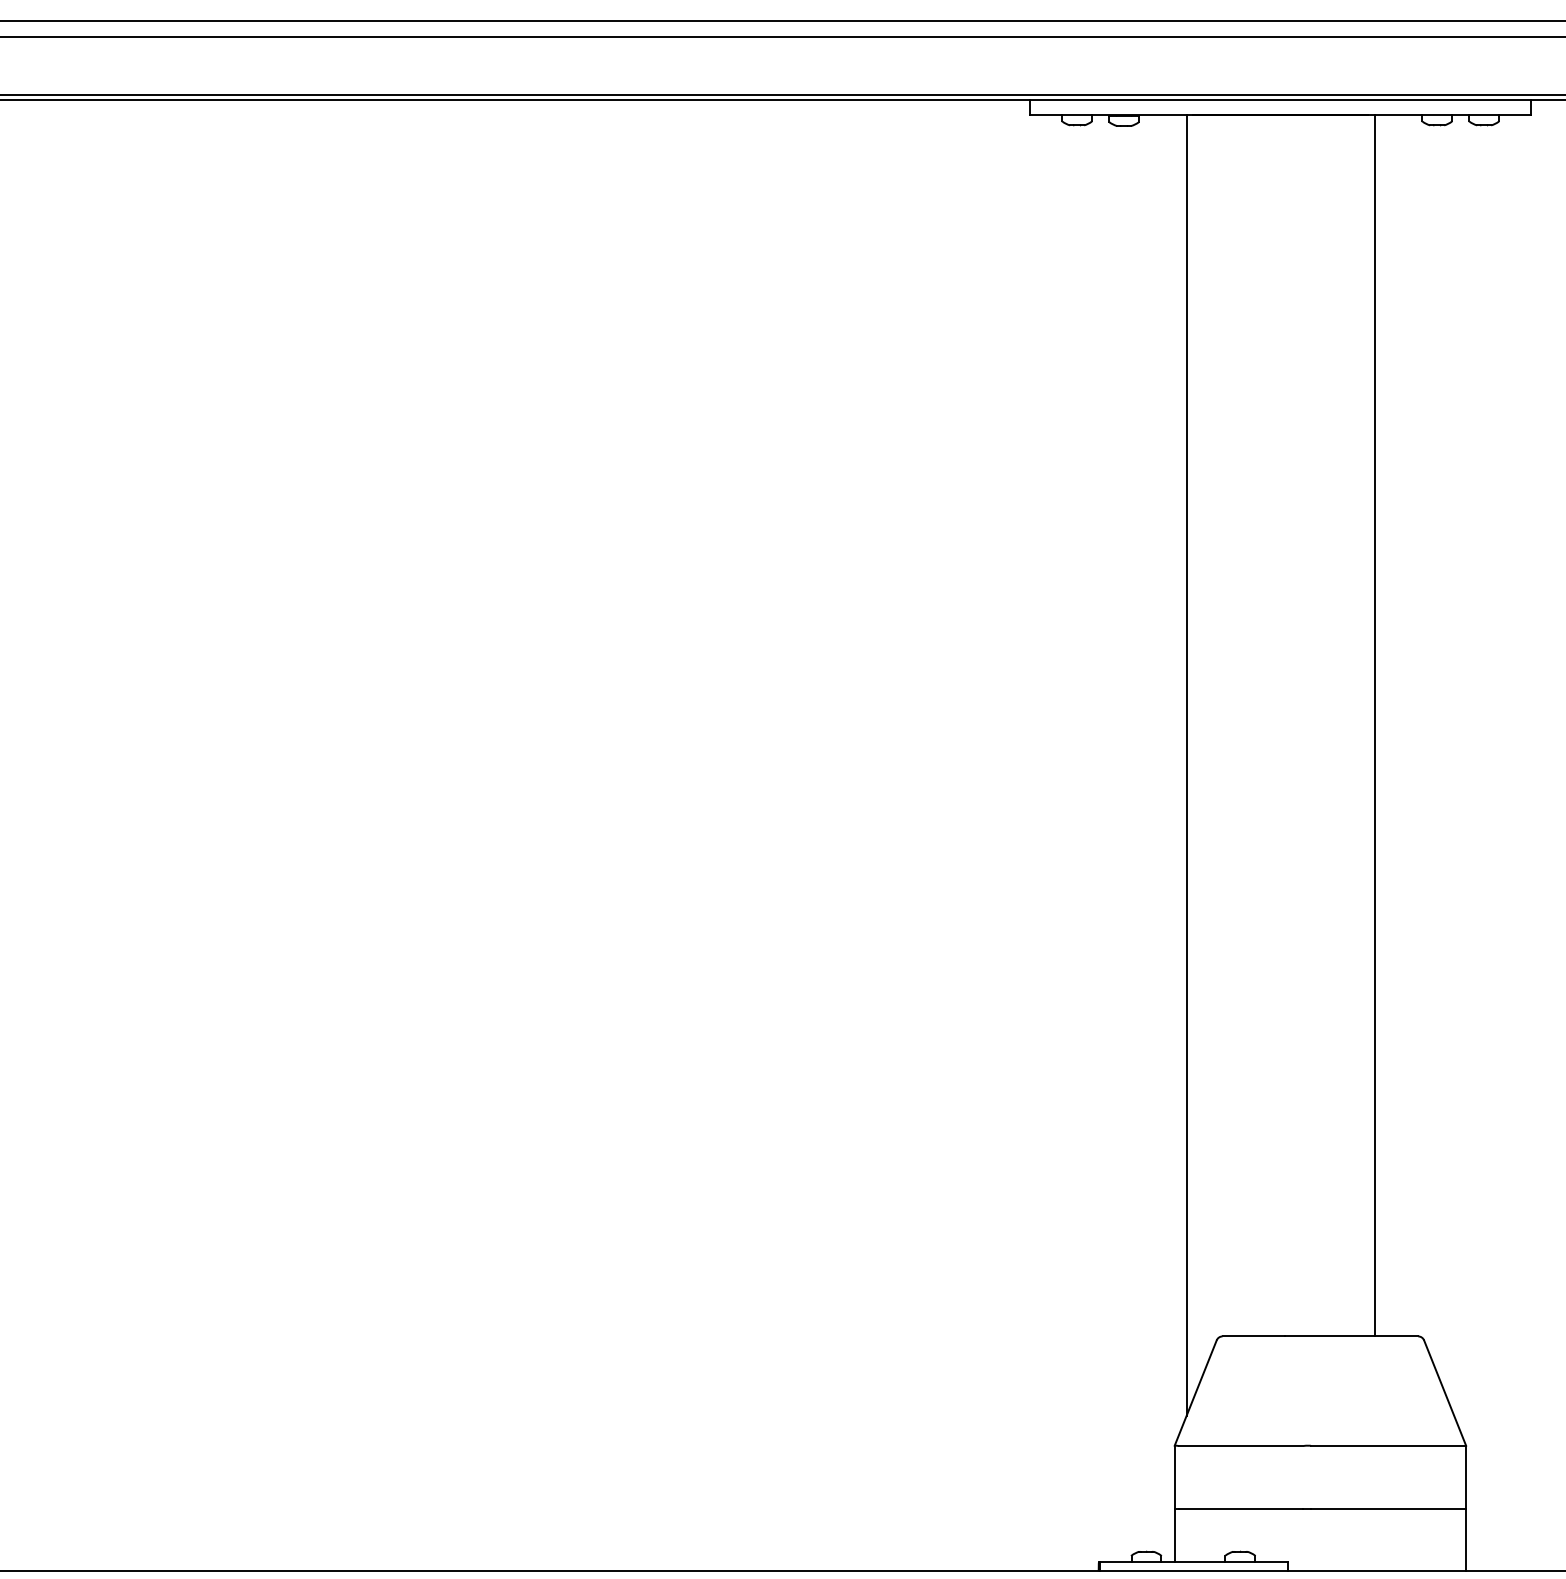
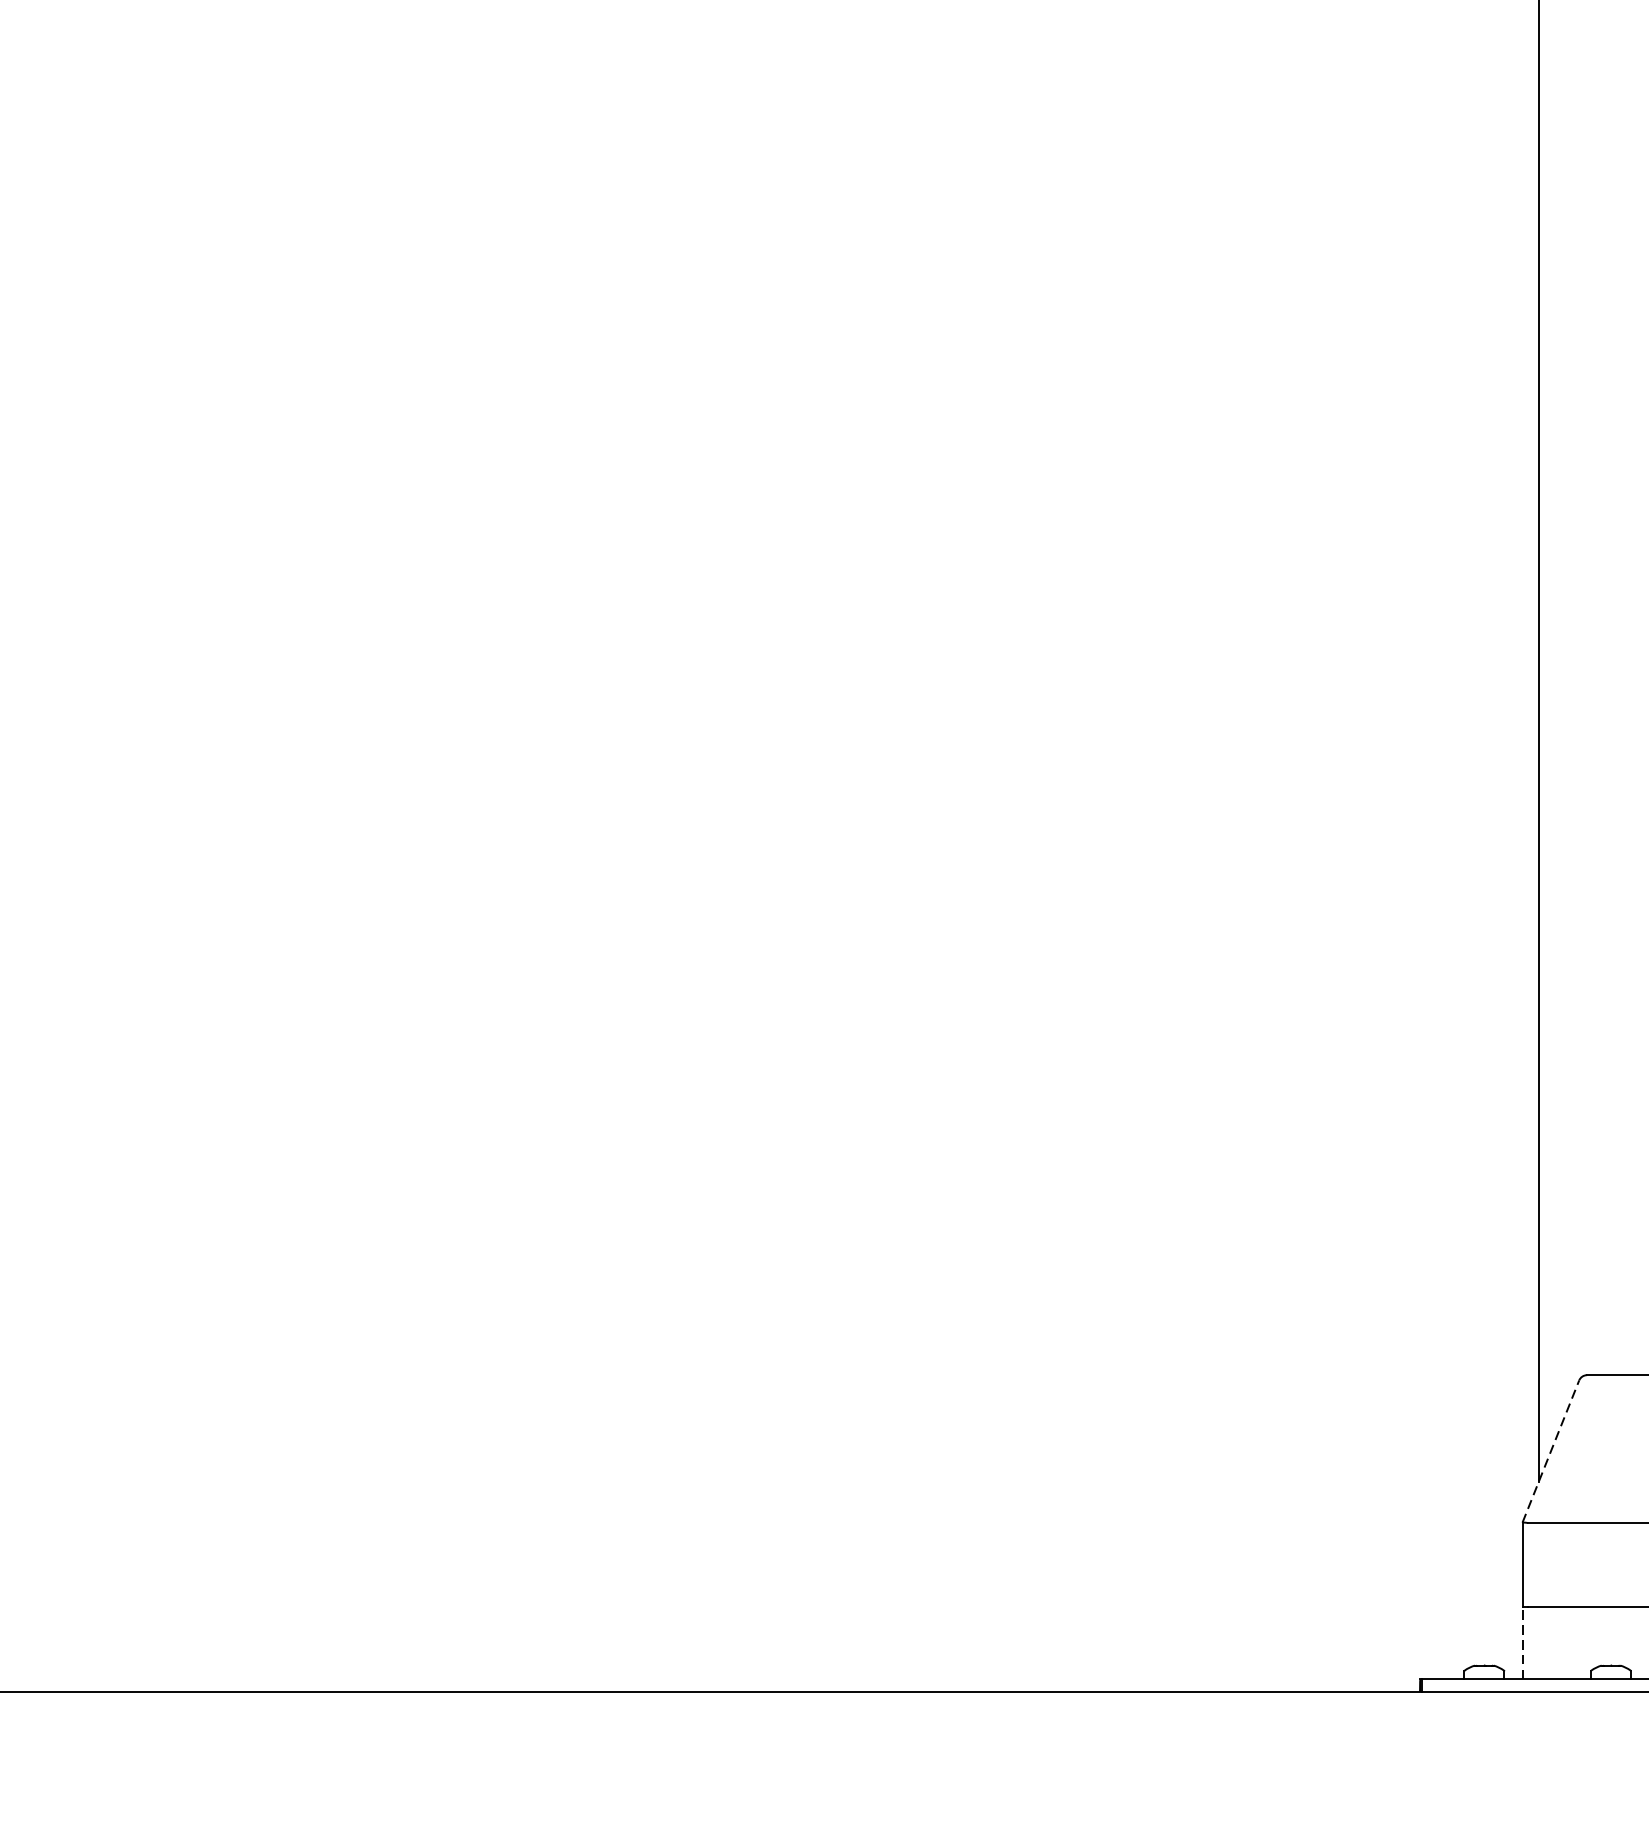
line: (1195, 1393) -> (1550, 1452), solid -> dashed
line: (1174, 1535) -> (1522, 1643), solid -> dashed

